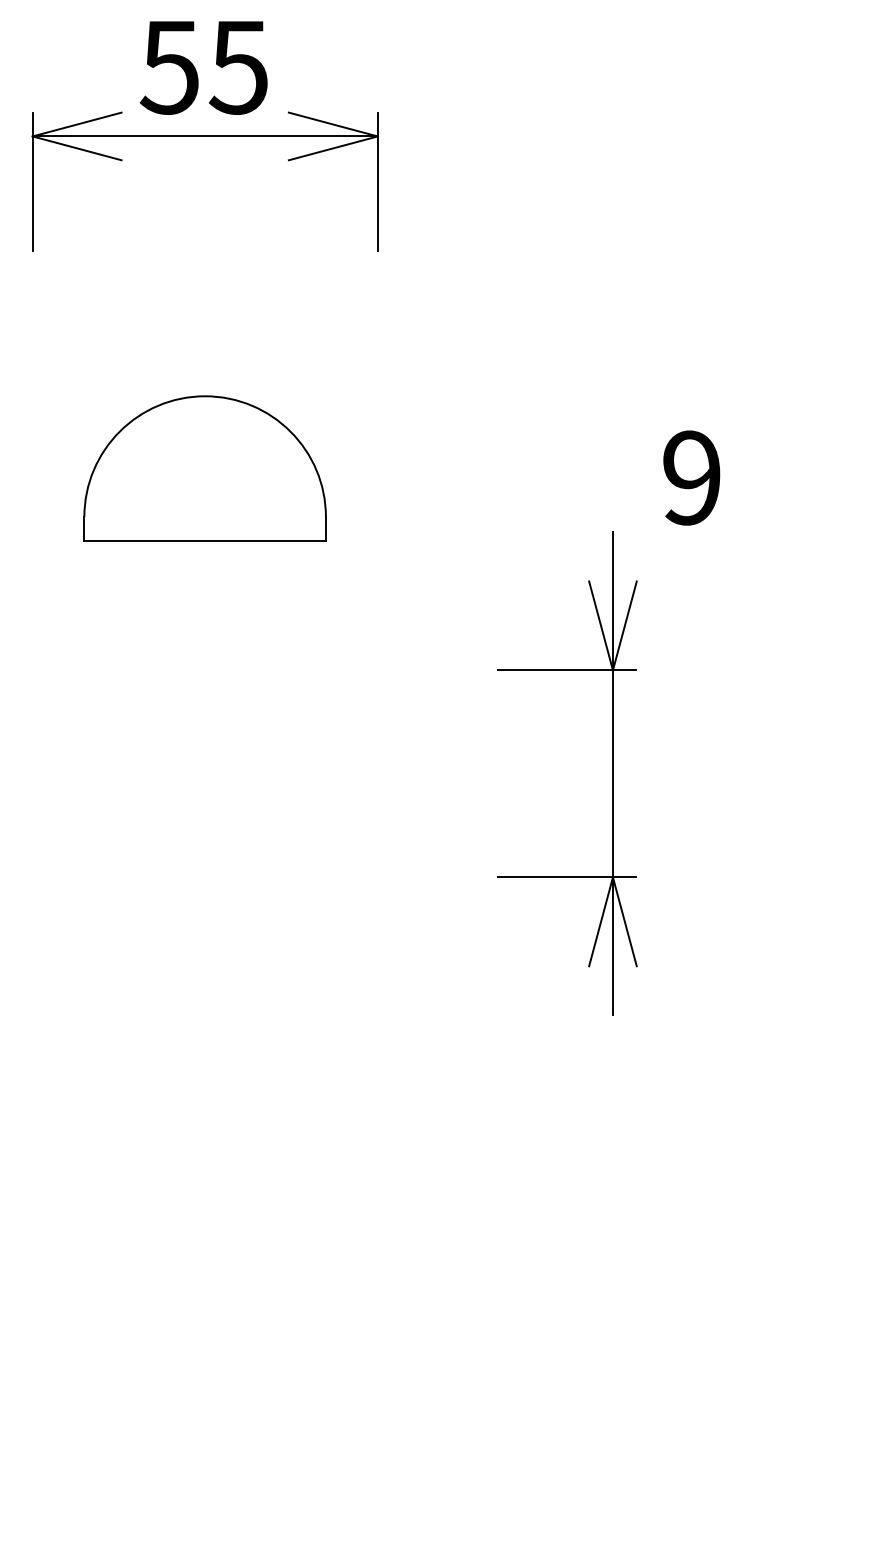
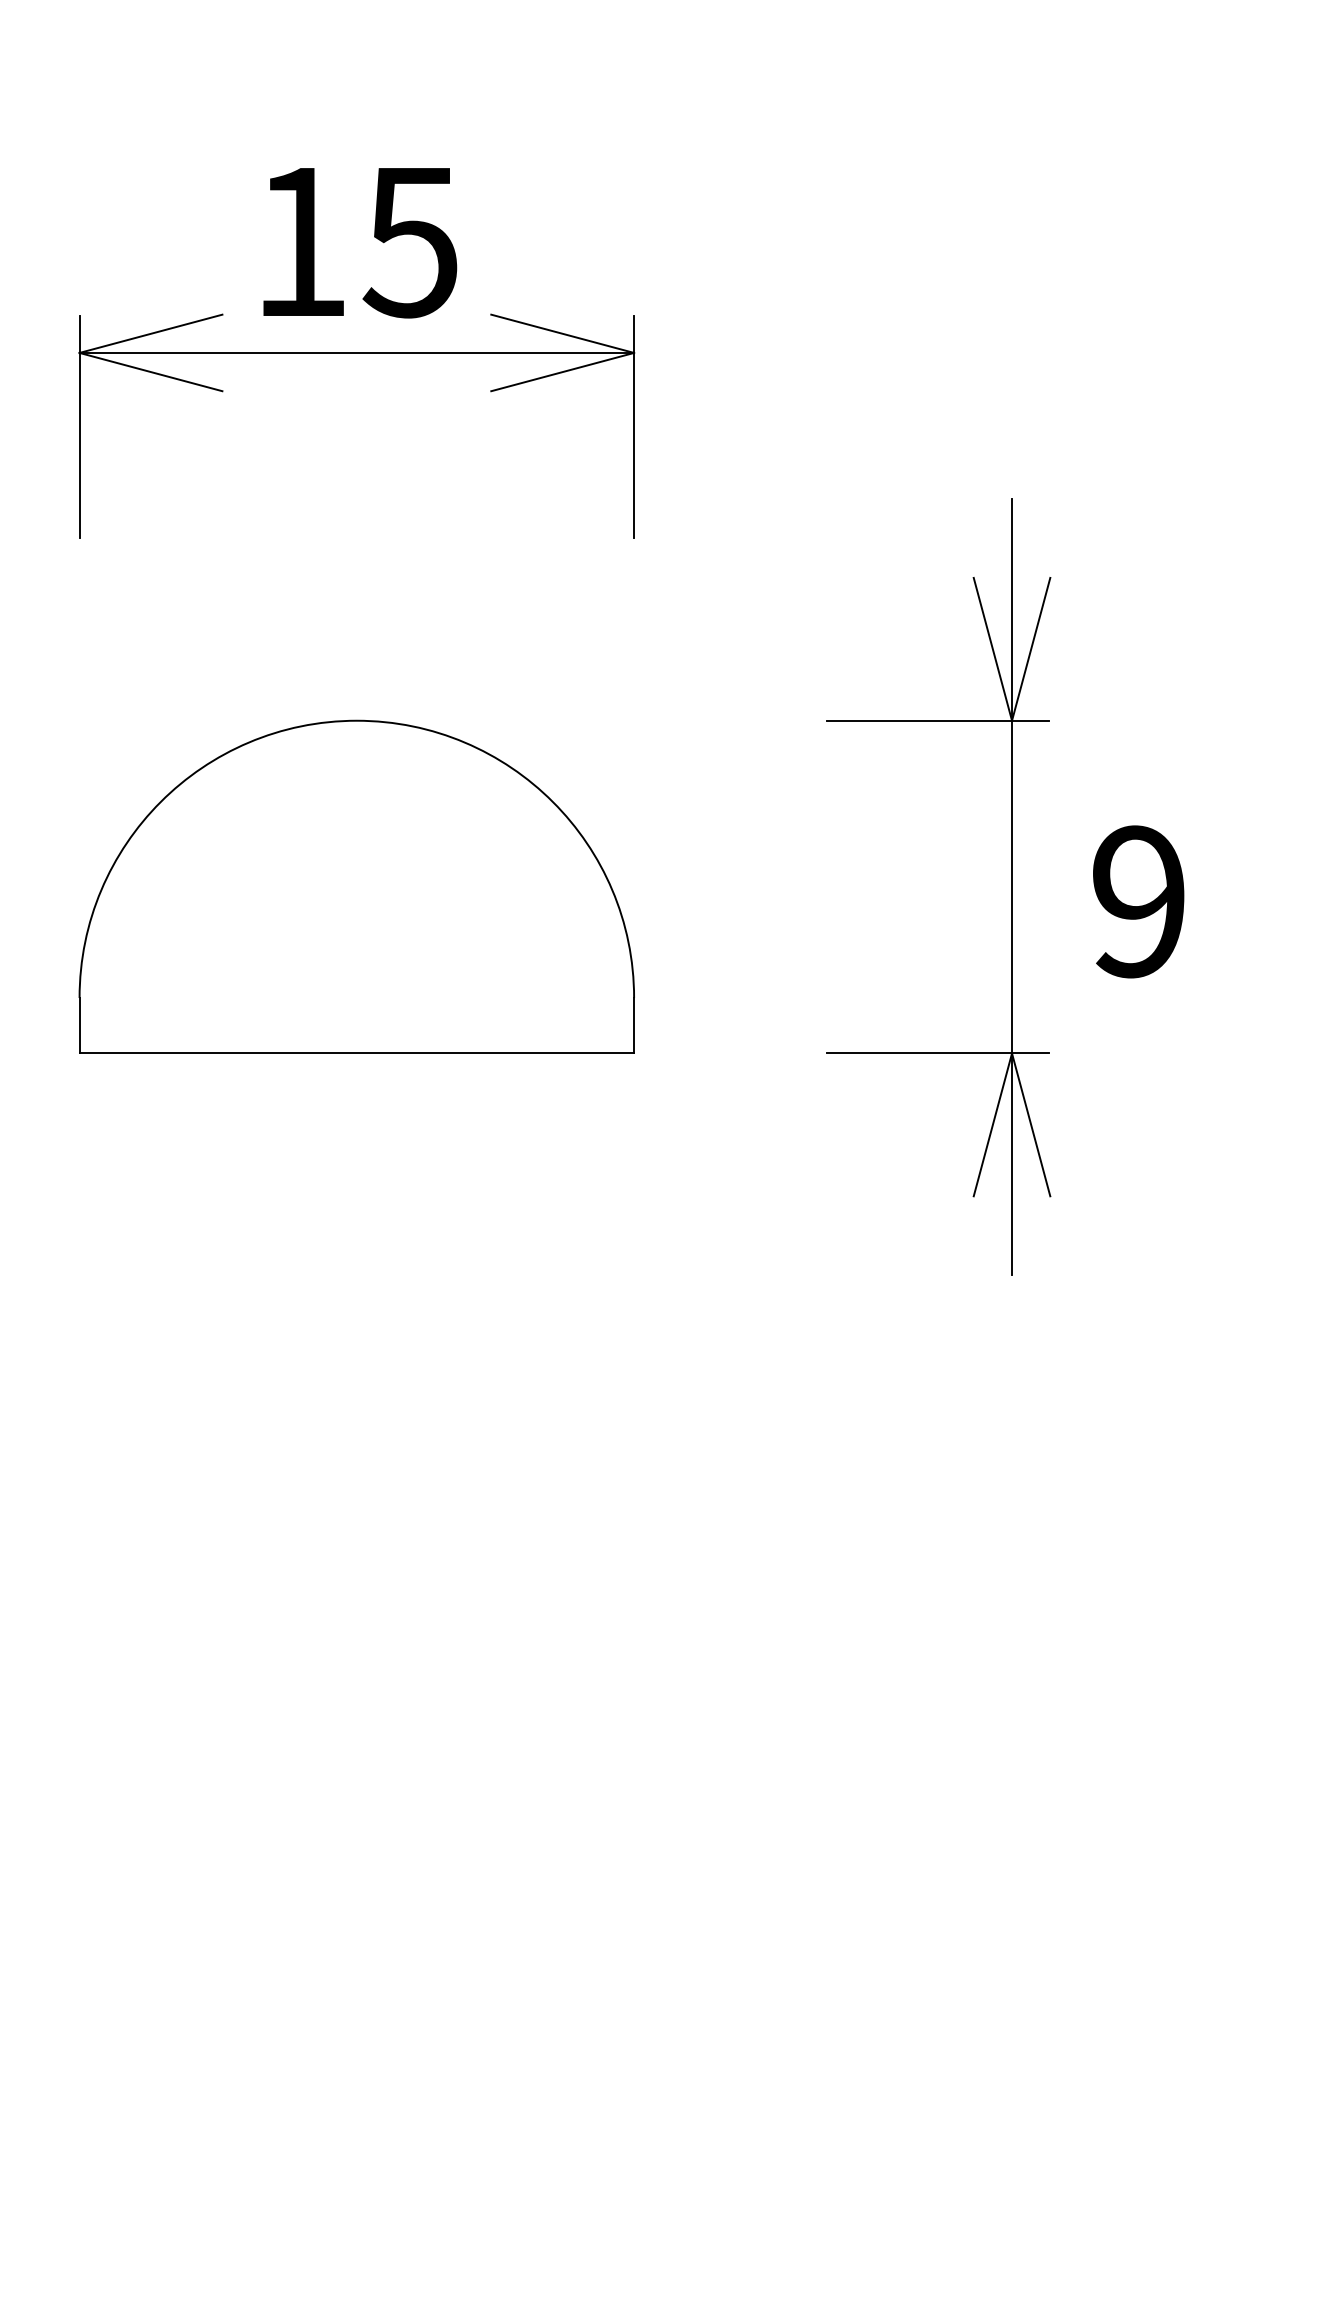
text: (168, 67) -> (297, 242), 55 -> 15
part: (204, 468) -> (355, 886), size x1.43
part: (612, 773) -> (1011, 886), moved

